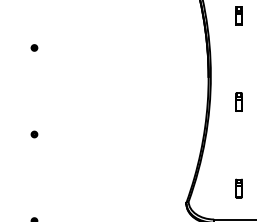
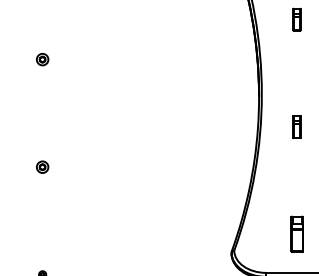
part: (34, 47) -> (42, 59), size x1.6
part: (34, 134) -> (42, 167), size x1.6
part: (238, 188) -> (296, 234), size x1.6

